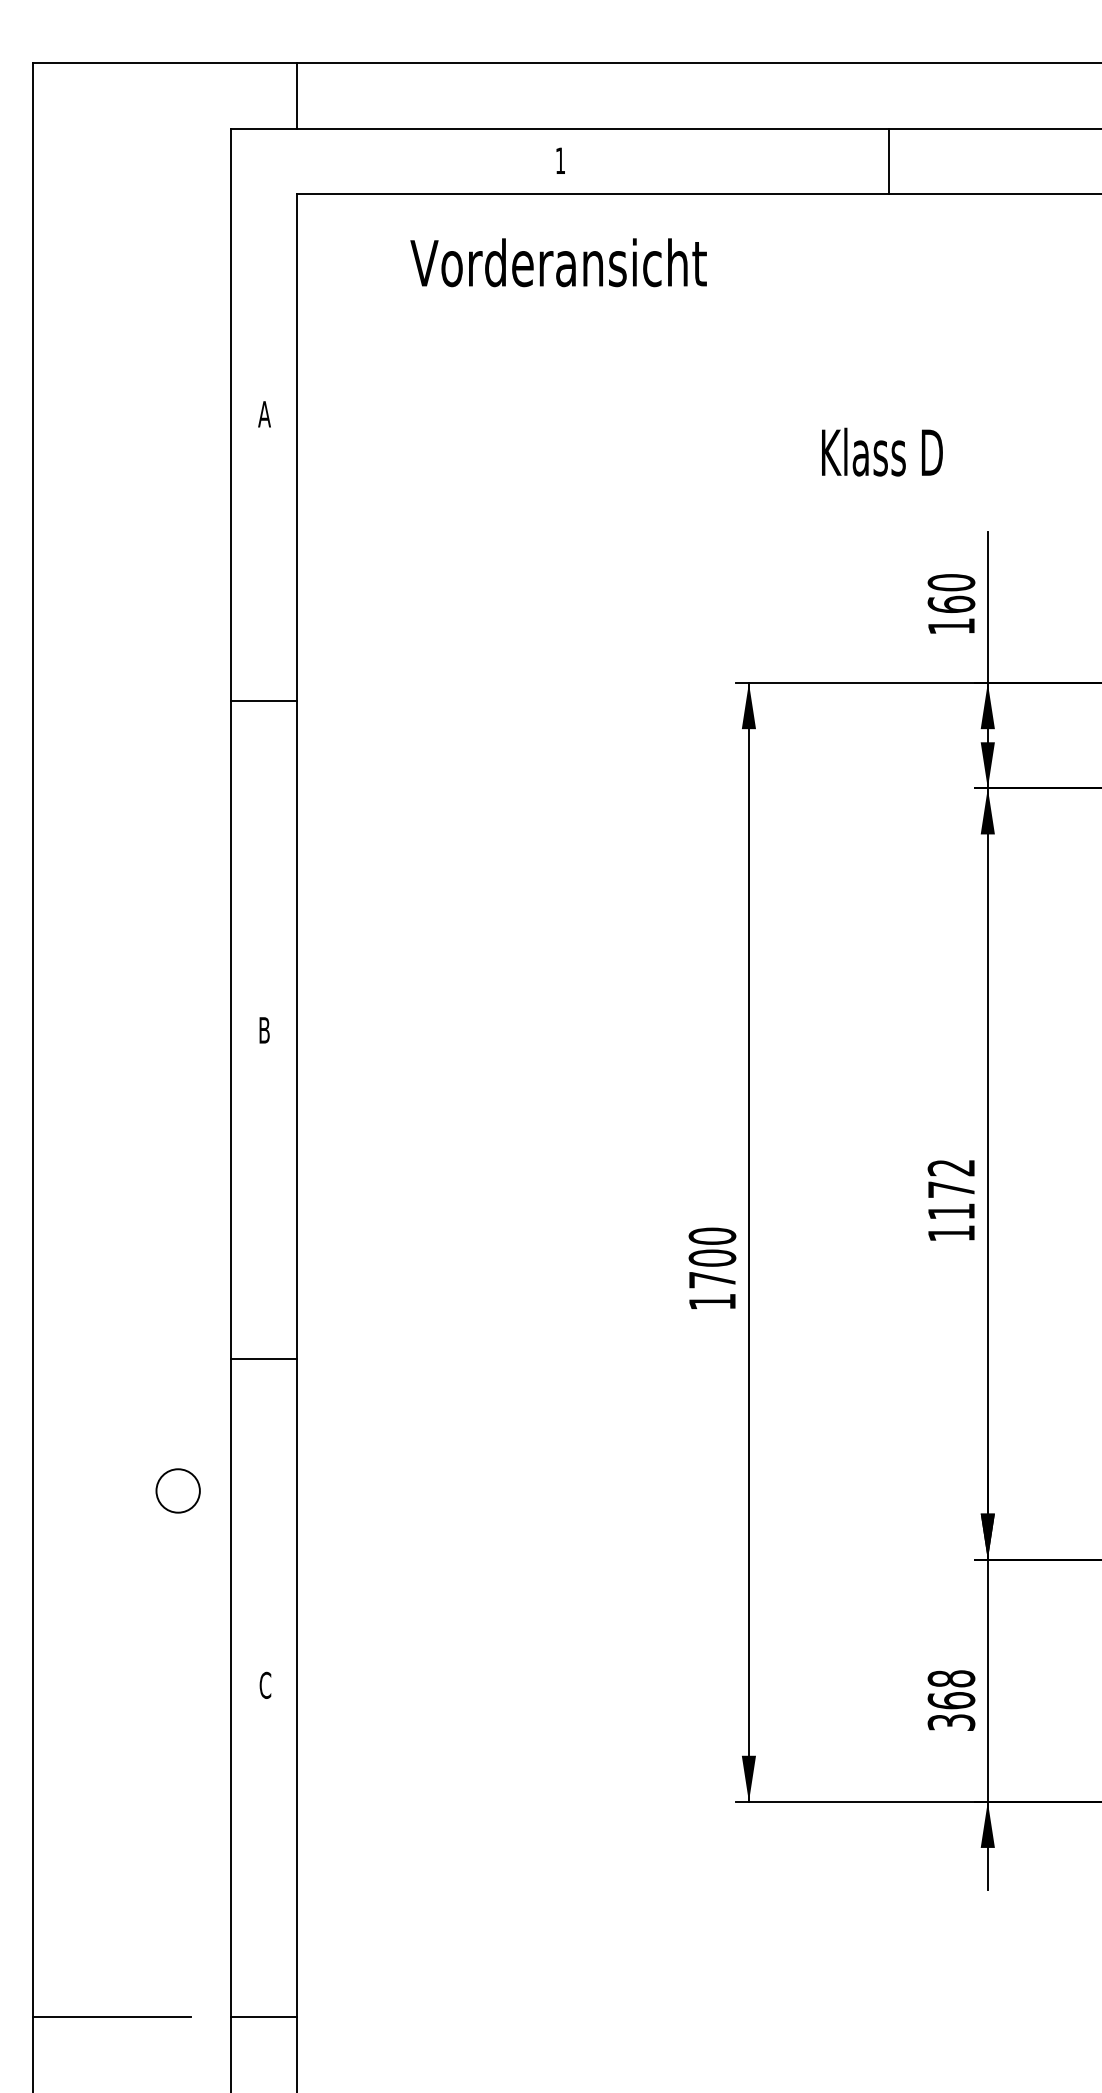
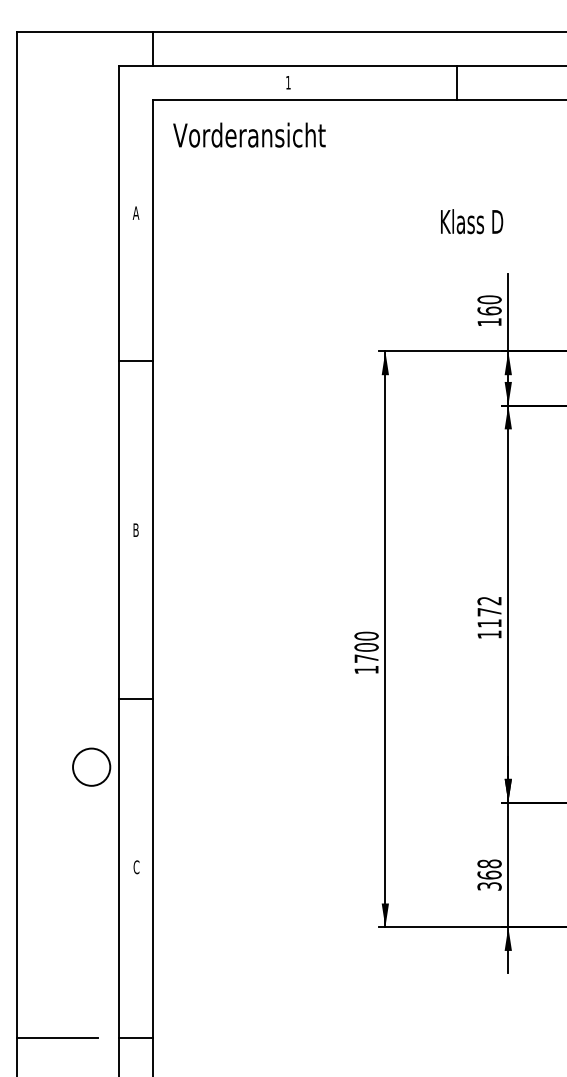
text: (558, 261) -> (249, 134), moved
text: (883, 451) -> (472, 221), moved
circle: (177, 1489) -> (91, 766), size x1.67

